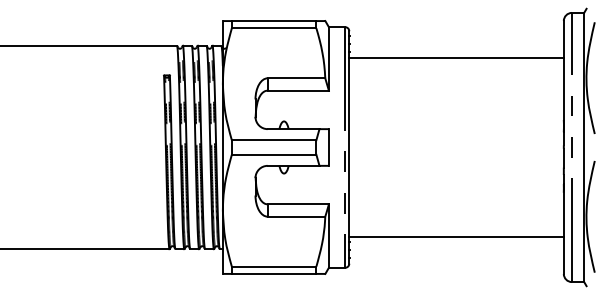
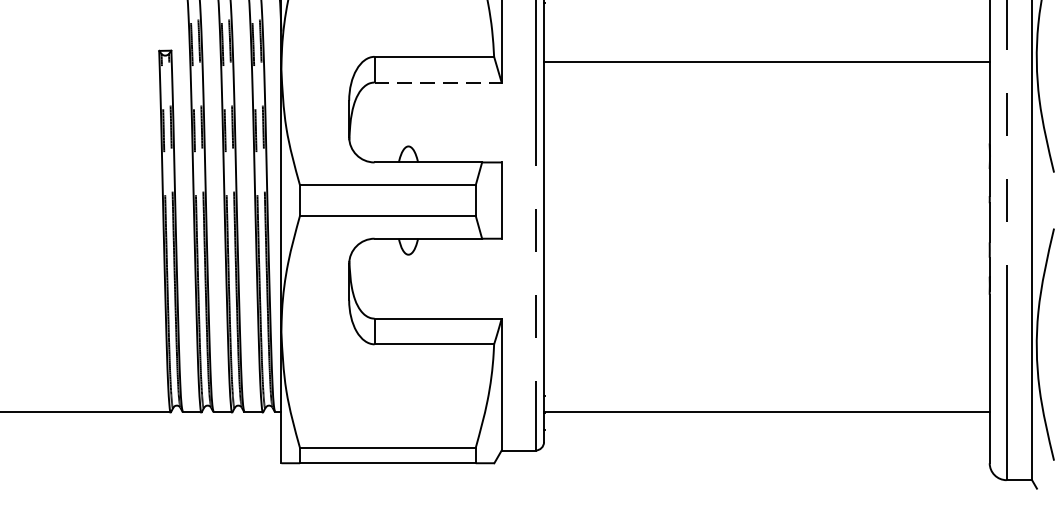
line: (456, 57) -> (766, 61), moved
line: (298, 90) -> (438, 82), solid -> dashed
line: (456, 237) -> (766, 412), moved

